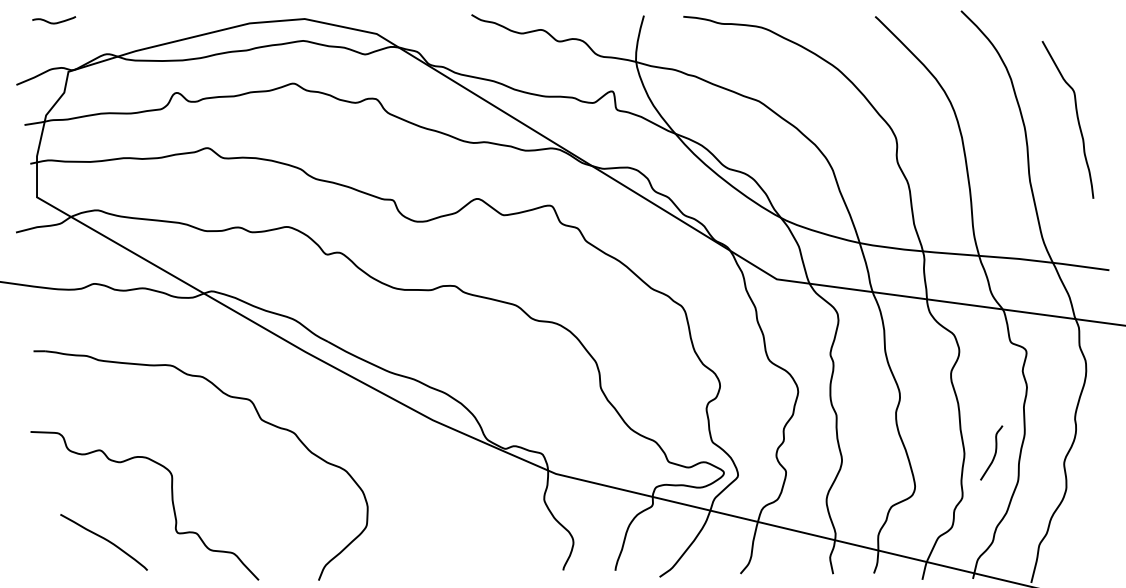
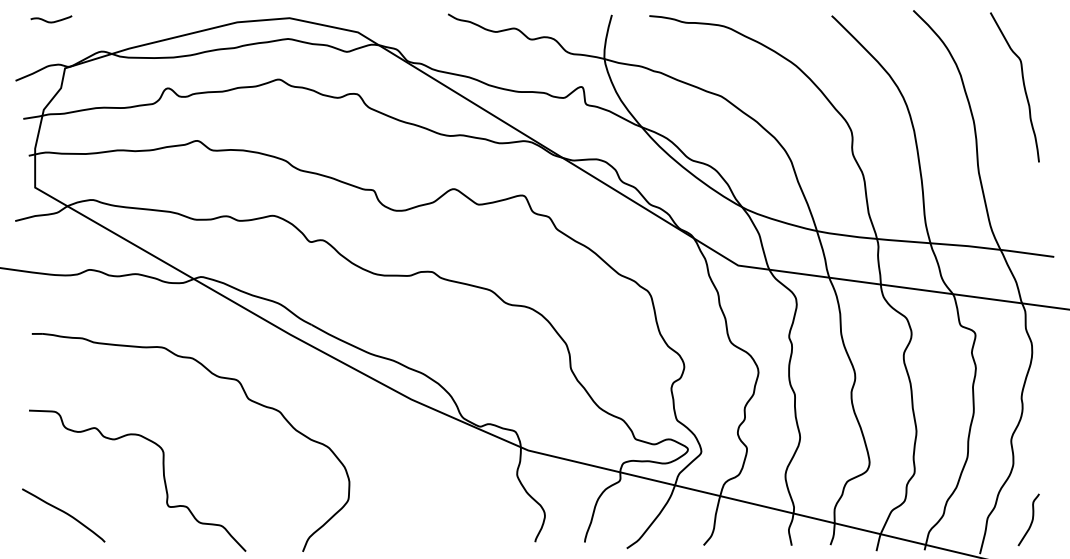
curve: (1076, 117) -> (1022, 85), moved
curve: (994, 452) -> (1031, 519), moved
curve: (105, 540) -> (65, 513), moved

